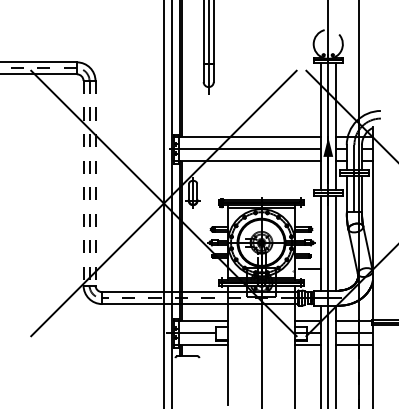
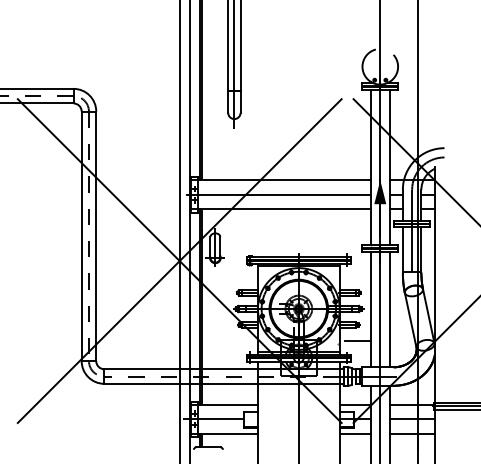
line: (83, 183) -> (81, 236), dashed -> solid
line: (95, 183) -> (96, 236), dashed -> solid

